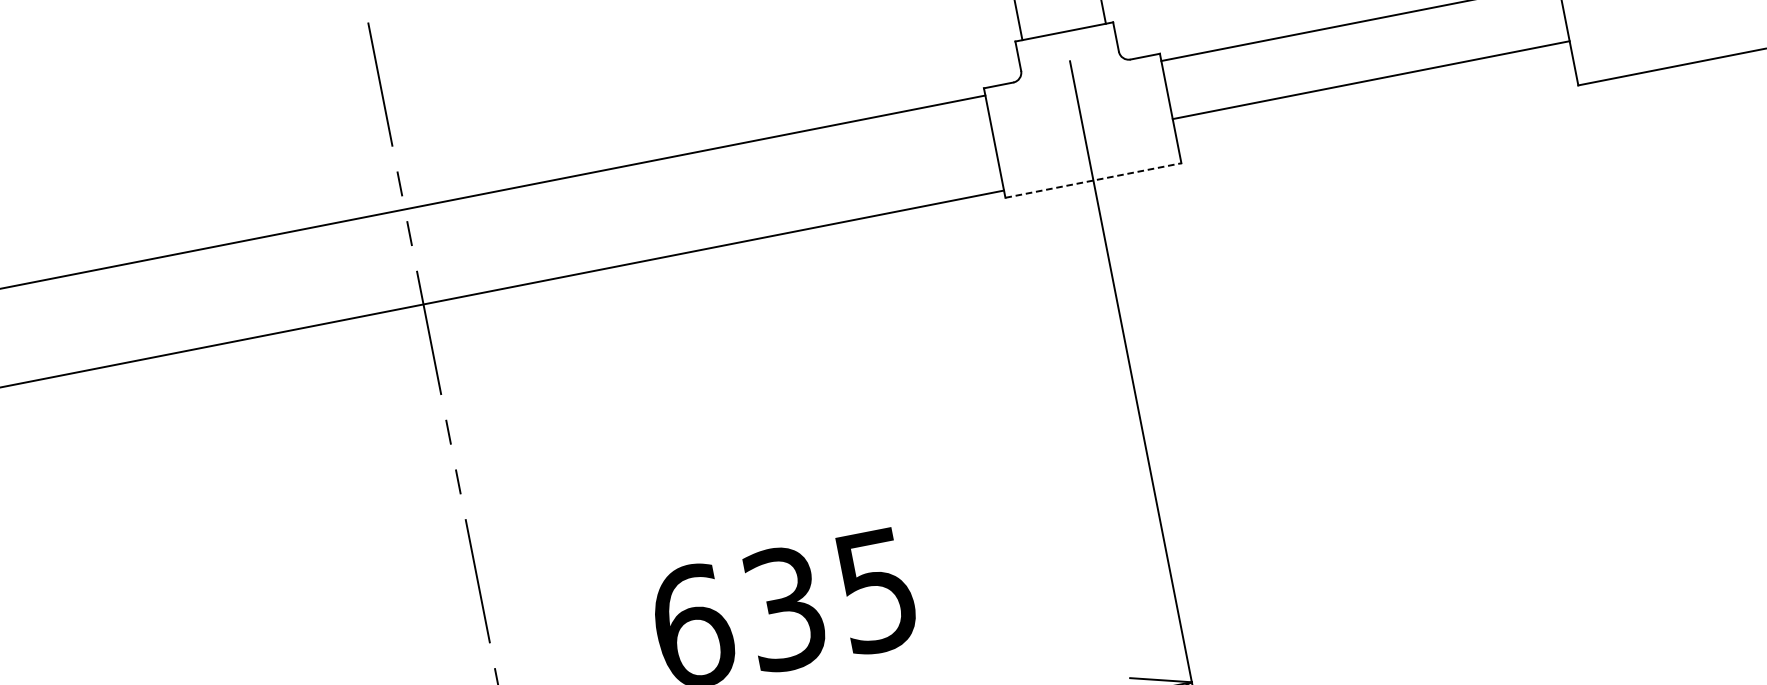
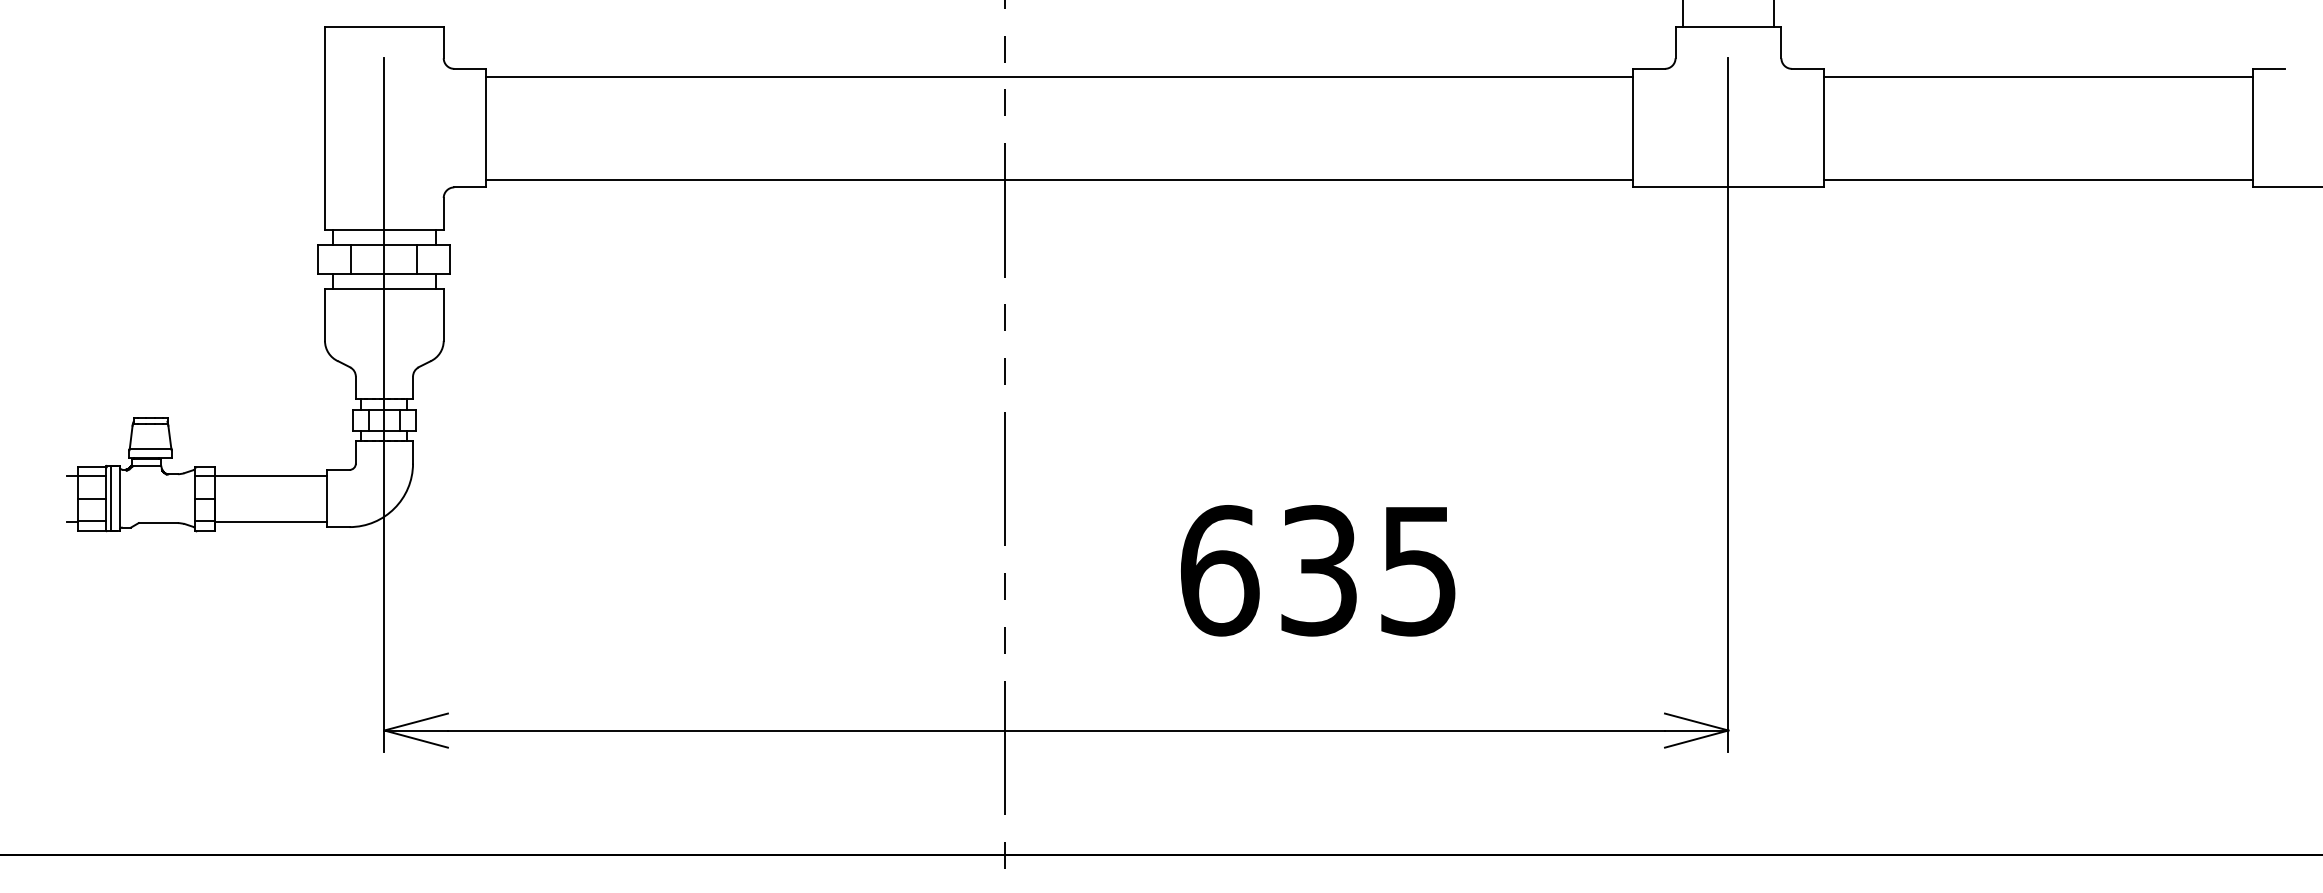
line: (1371, 80) -> (2038, 179), moved
line: (1093, 180) -> (1728, 187), dashed -> solid

